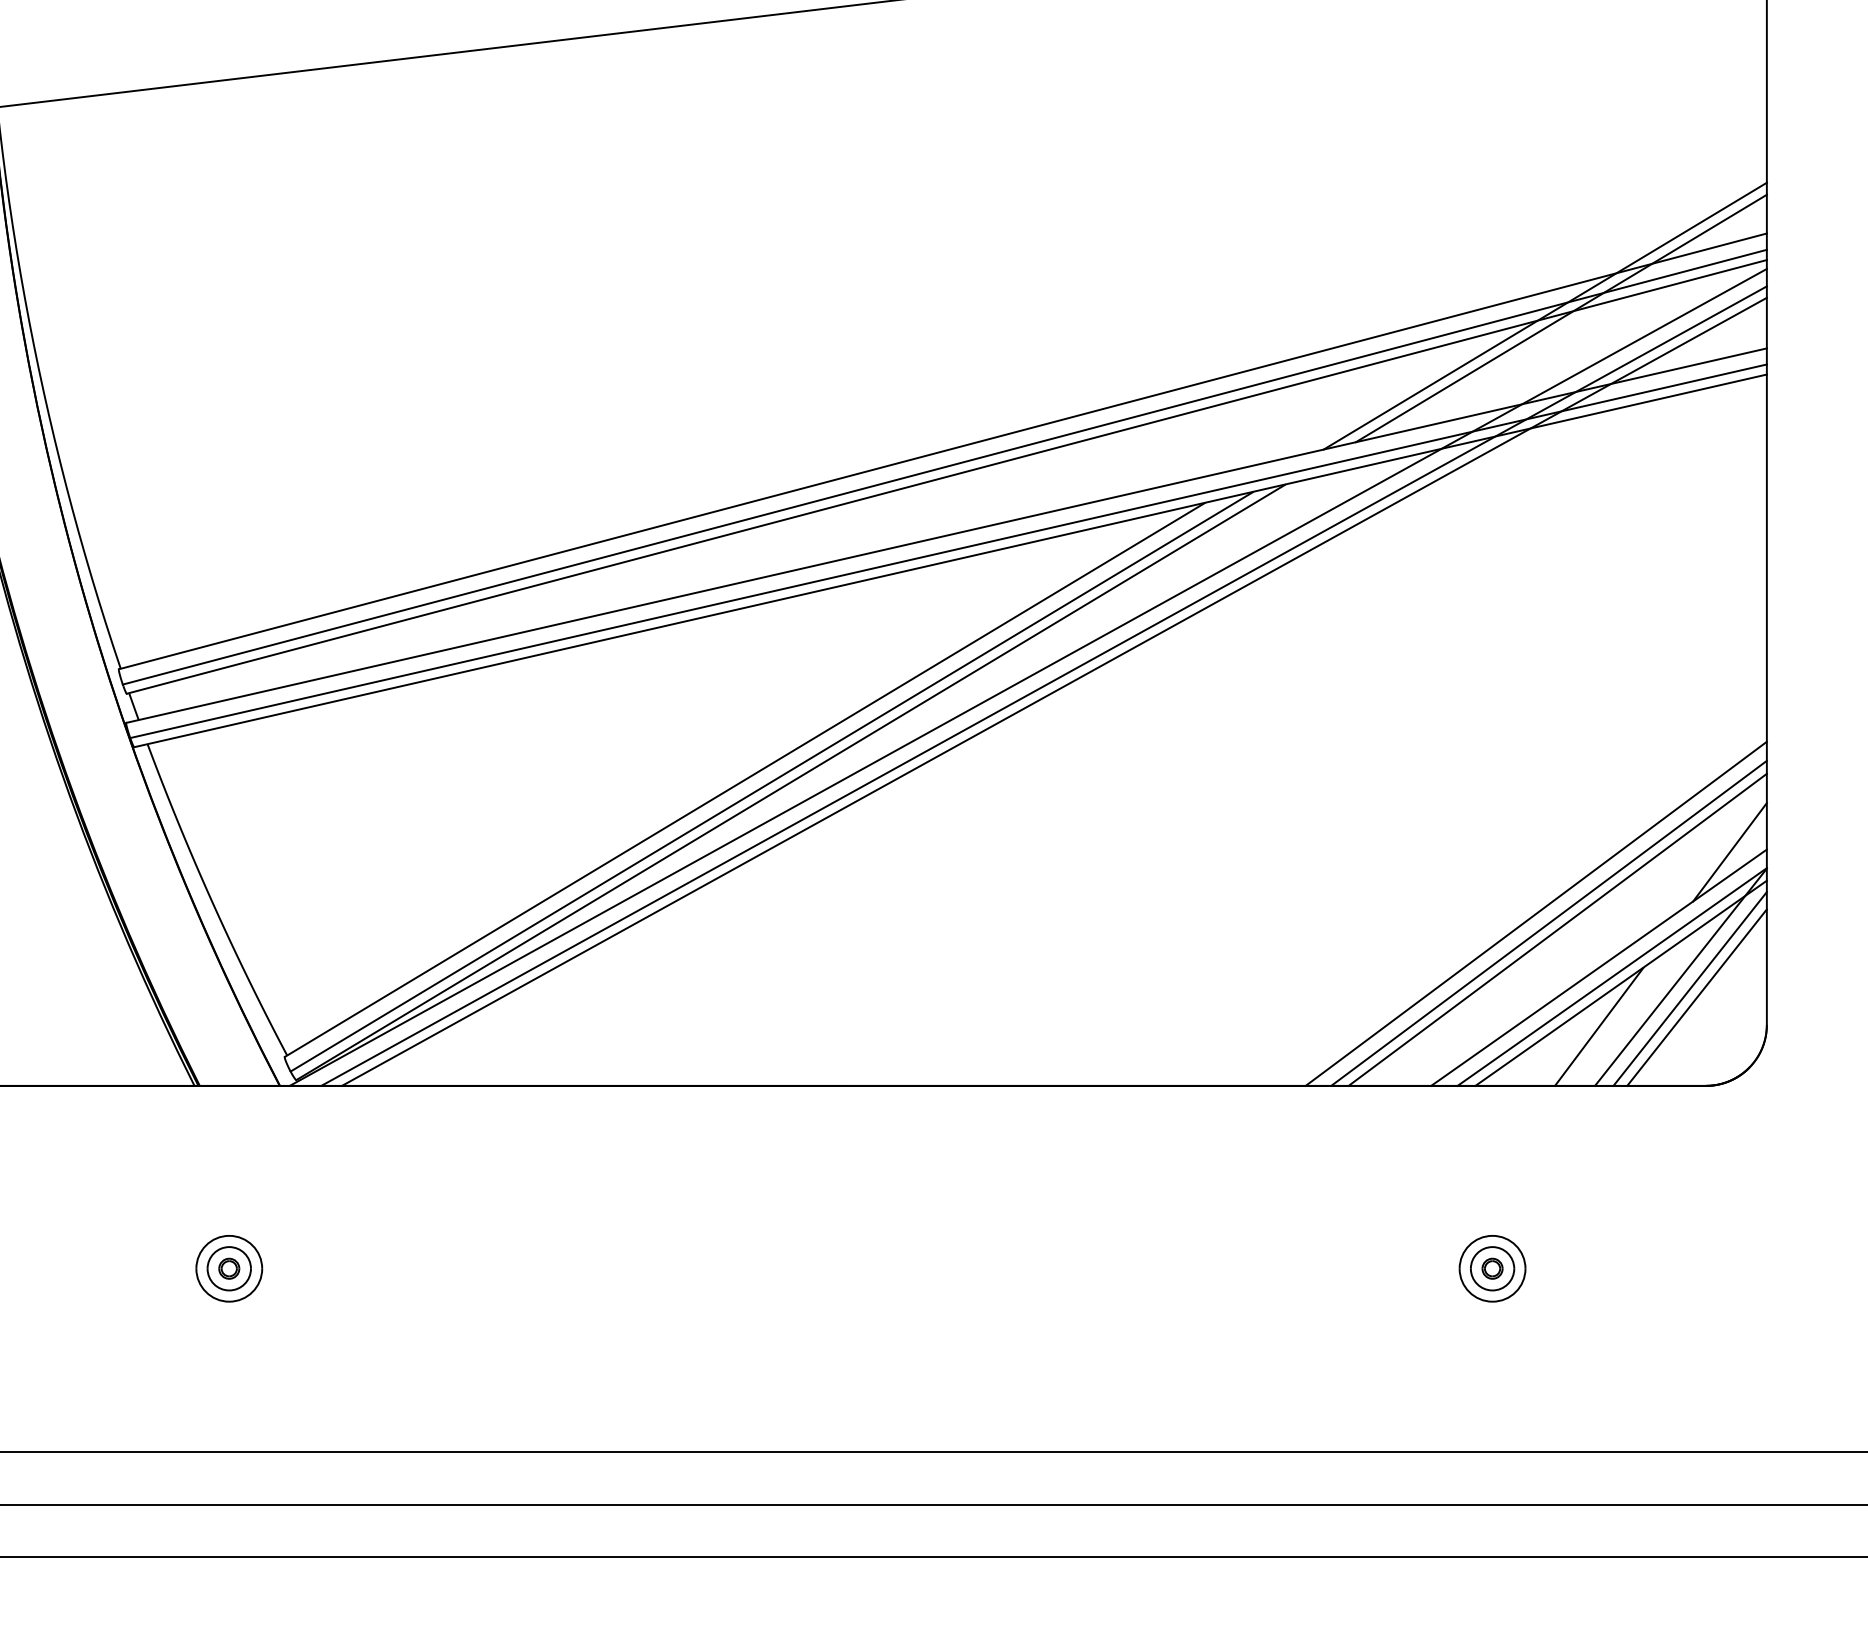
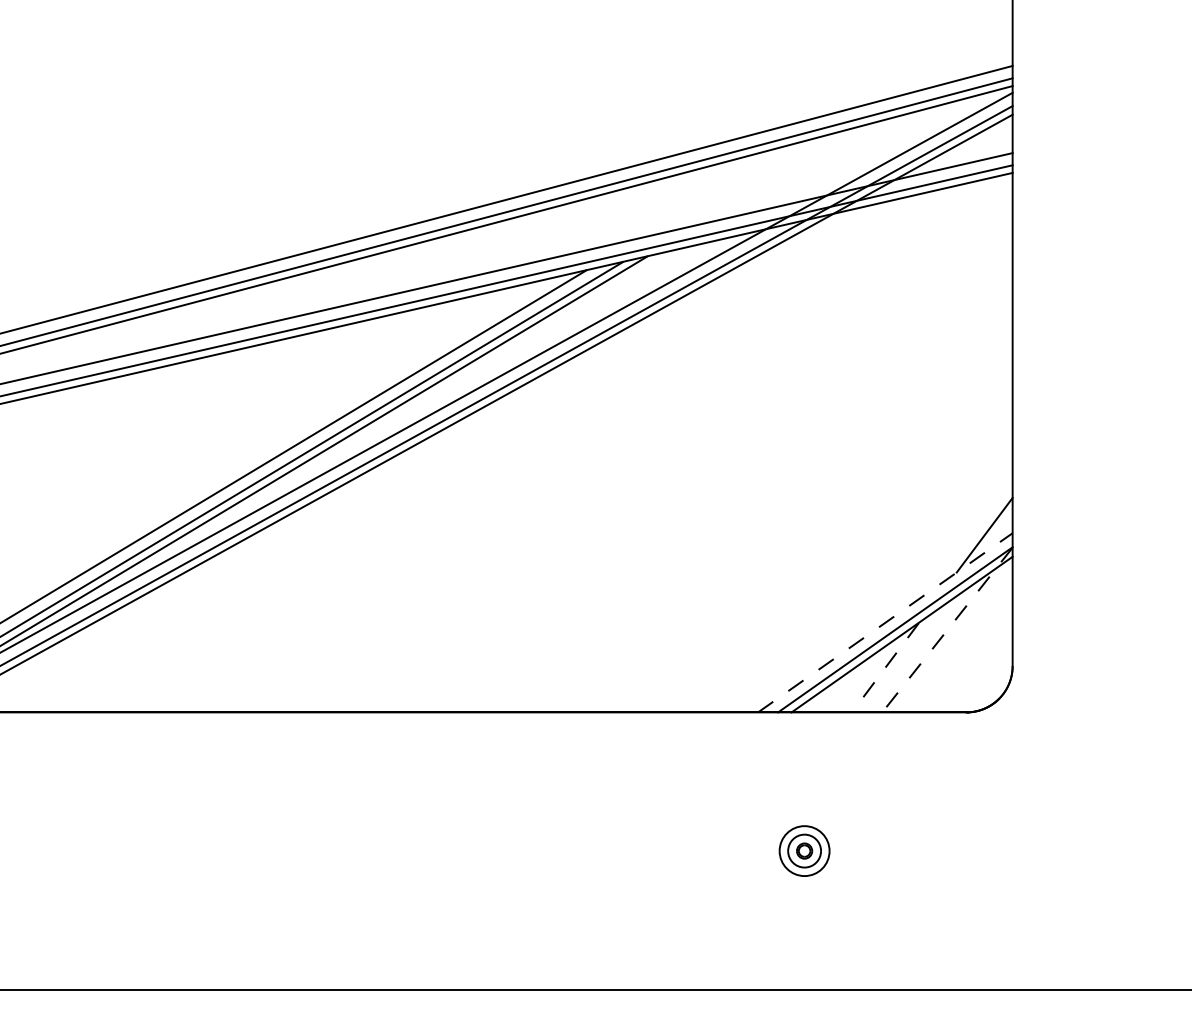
line: (1544, 315) -> (843, 128), removed
line: (1560, 318) -> (856, 130), removed
line: (1535, 913) -> (837, 581), removed
line: (1548, 922) -> (847, 588), removed
line: (1557, 929) -> (853, 593), removed
line: (1599, 967) -> (885, 622), solid -> dashed
line: (1680, 977) -> (947, 630), solid -> dashed
line: (1689, 988) -> (953, 638), removed
line: (1696, 997) -> (959, 645), removed
line: (1599, 1027) -> (885, 668), solid -> dashed

